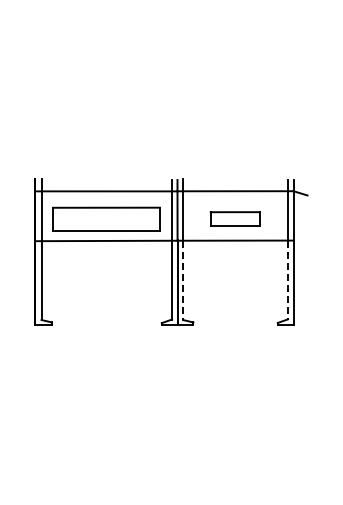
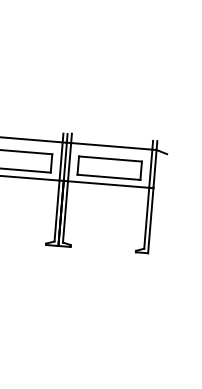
part: (234, 218) -> (109, 167), size x1.67
line: (183, 280) -> (65, 212), dashed -> solid
line: (288, 280) -> (147, 218), dashed -> solid

